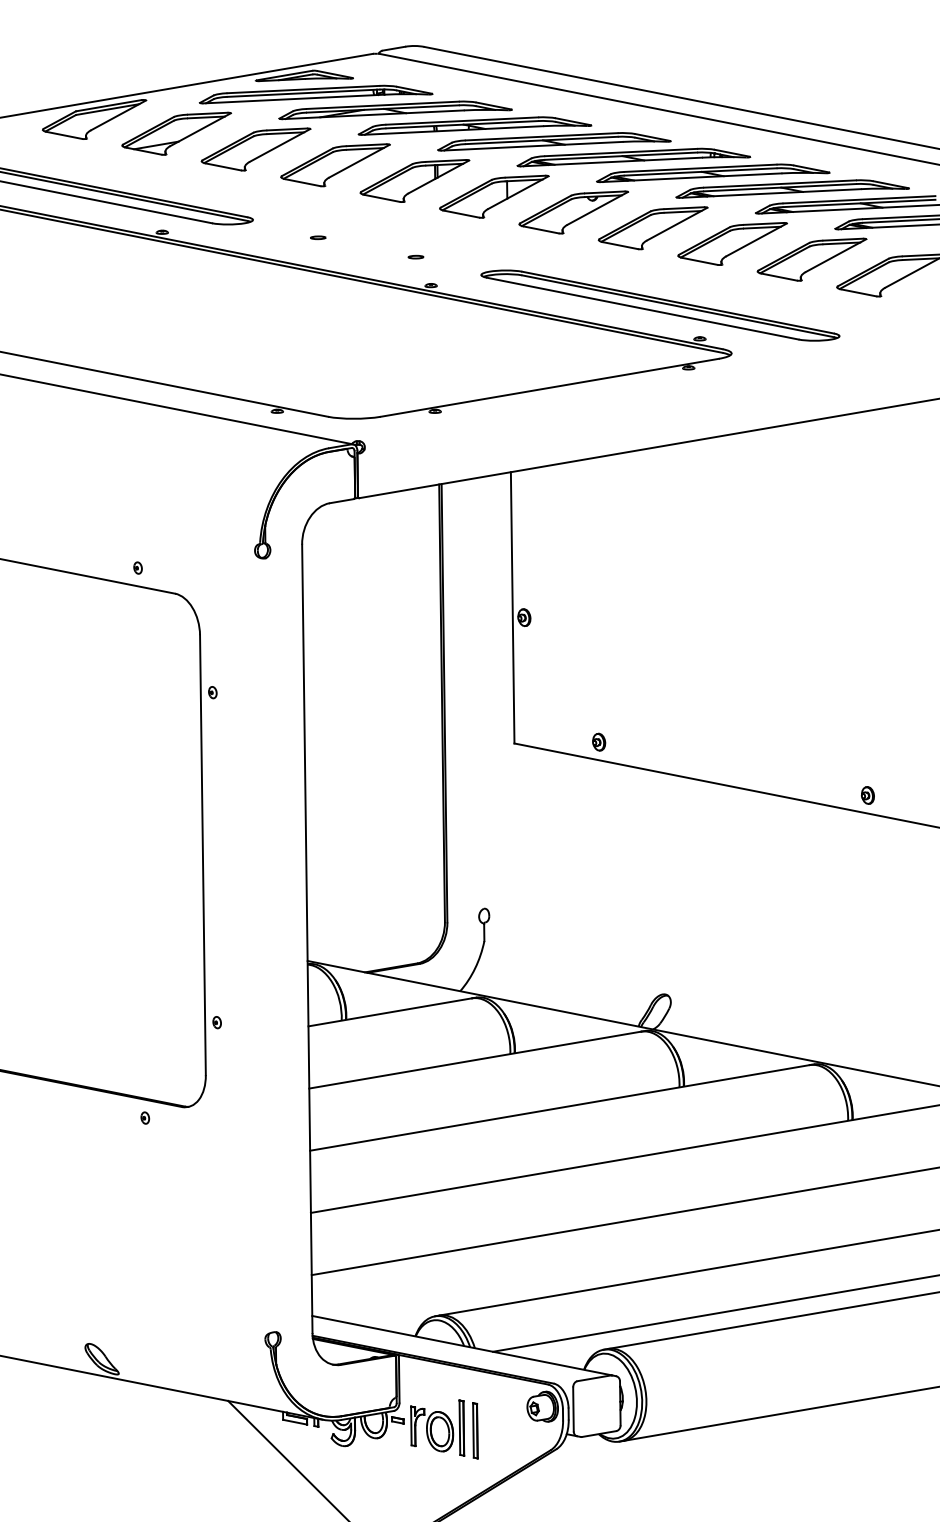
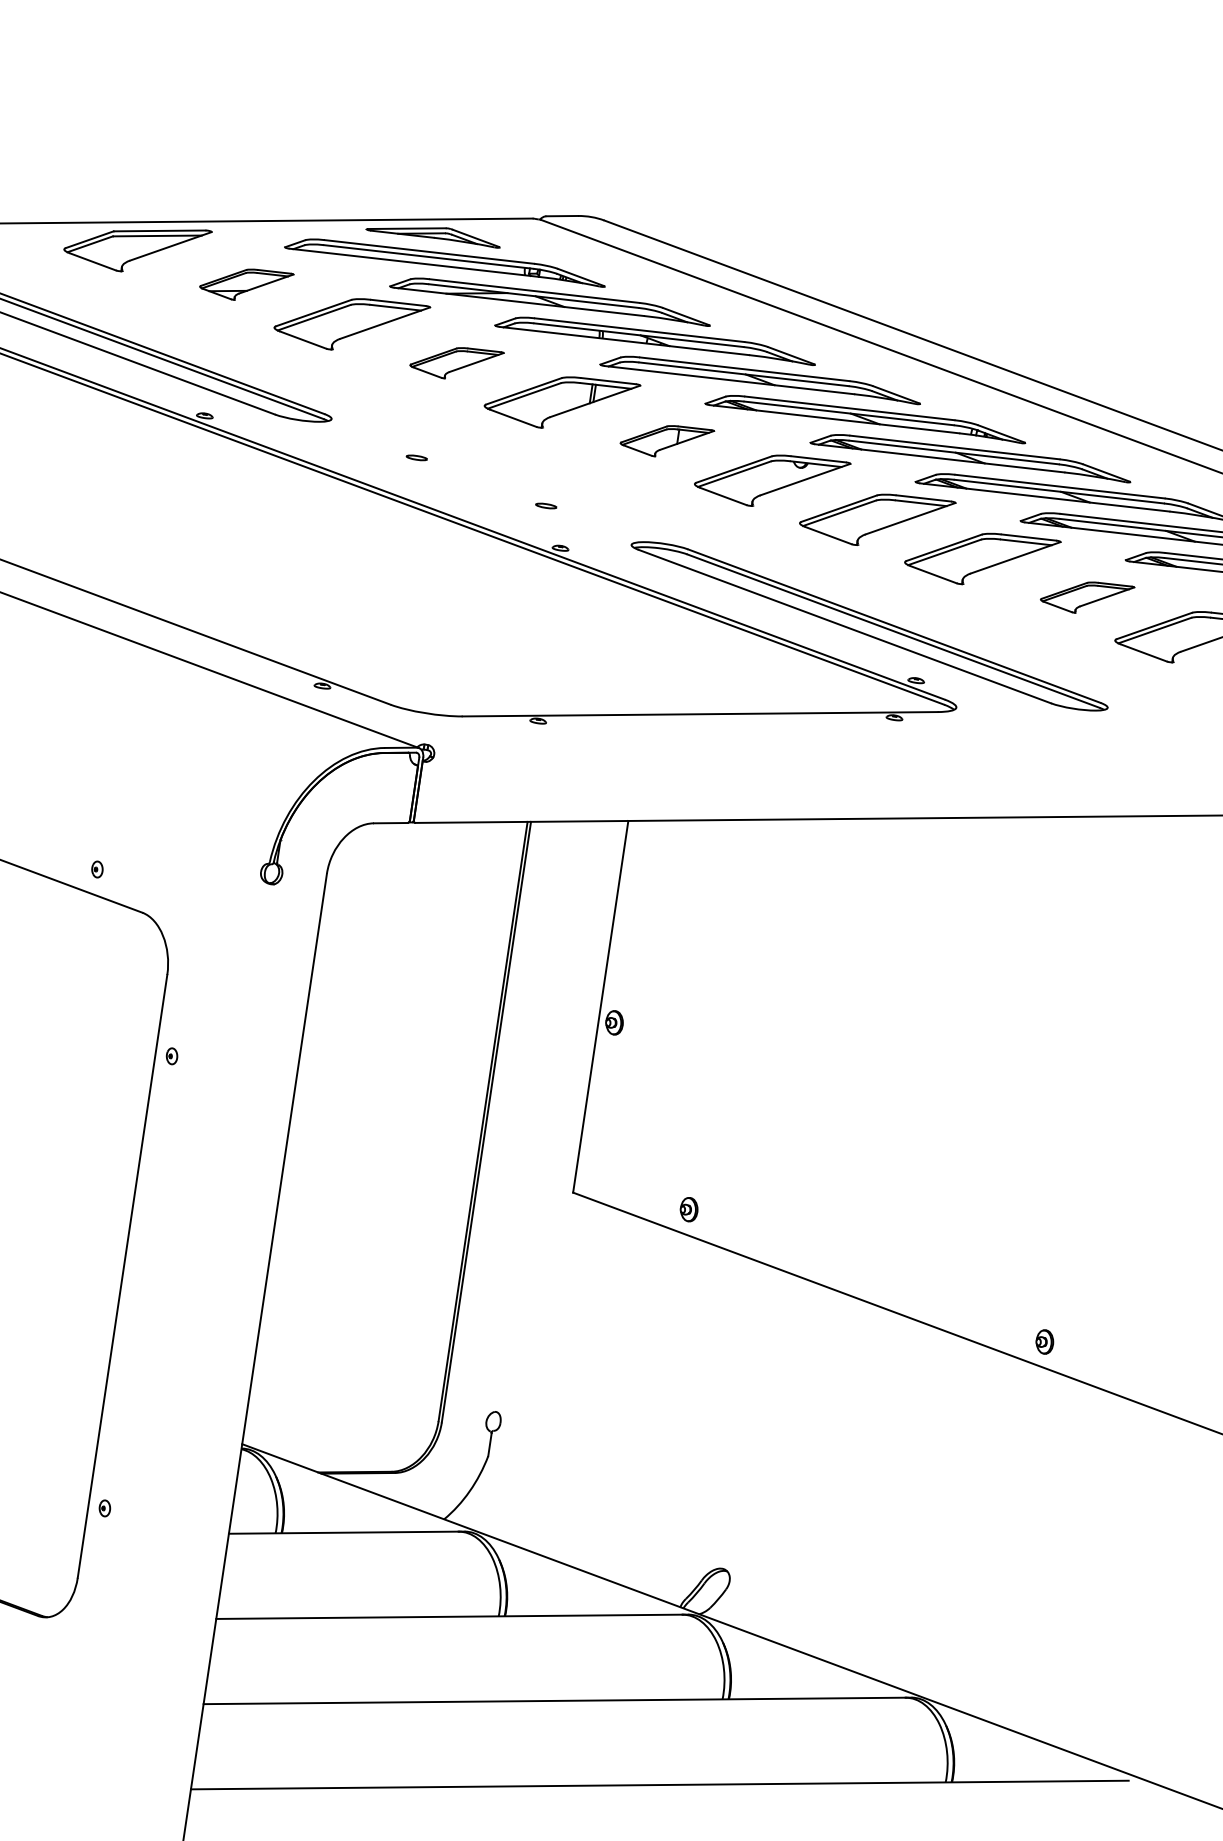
part: (176, 133) -> (246, 283), size x0.6
part: (335, 165) -> (456, 362), size x0.6
part: (494, 196) -> (666, 440), size x0.6
part: (811, 259) -> (1086, 596), size x0.6

